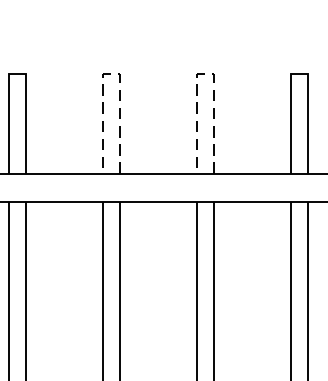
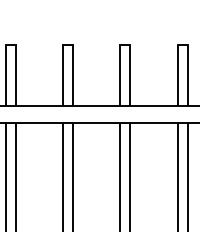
line: (110, 74) -> (67, 45), dashed -> solid
line: (204, 74) -> (124, 45), dashed -> solid

